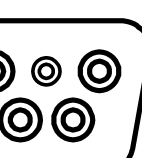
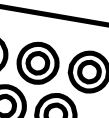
part: (46, 71) -> (38, 63), size x1.43

